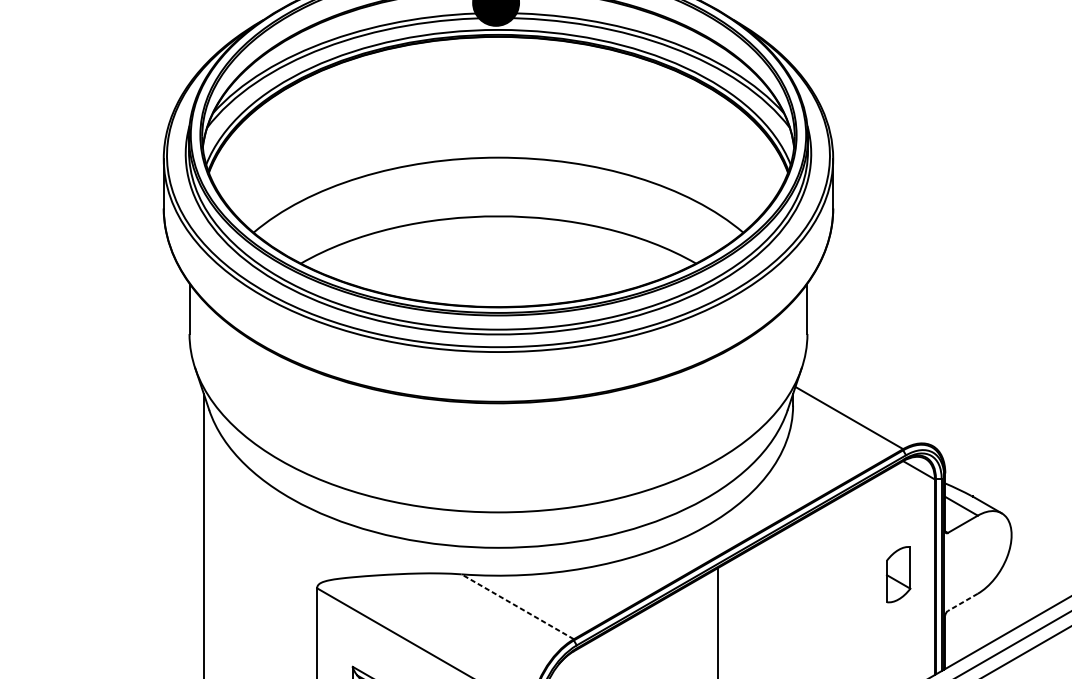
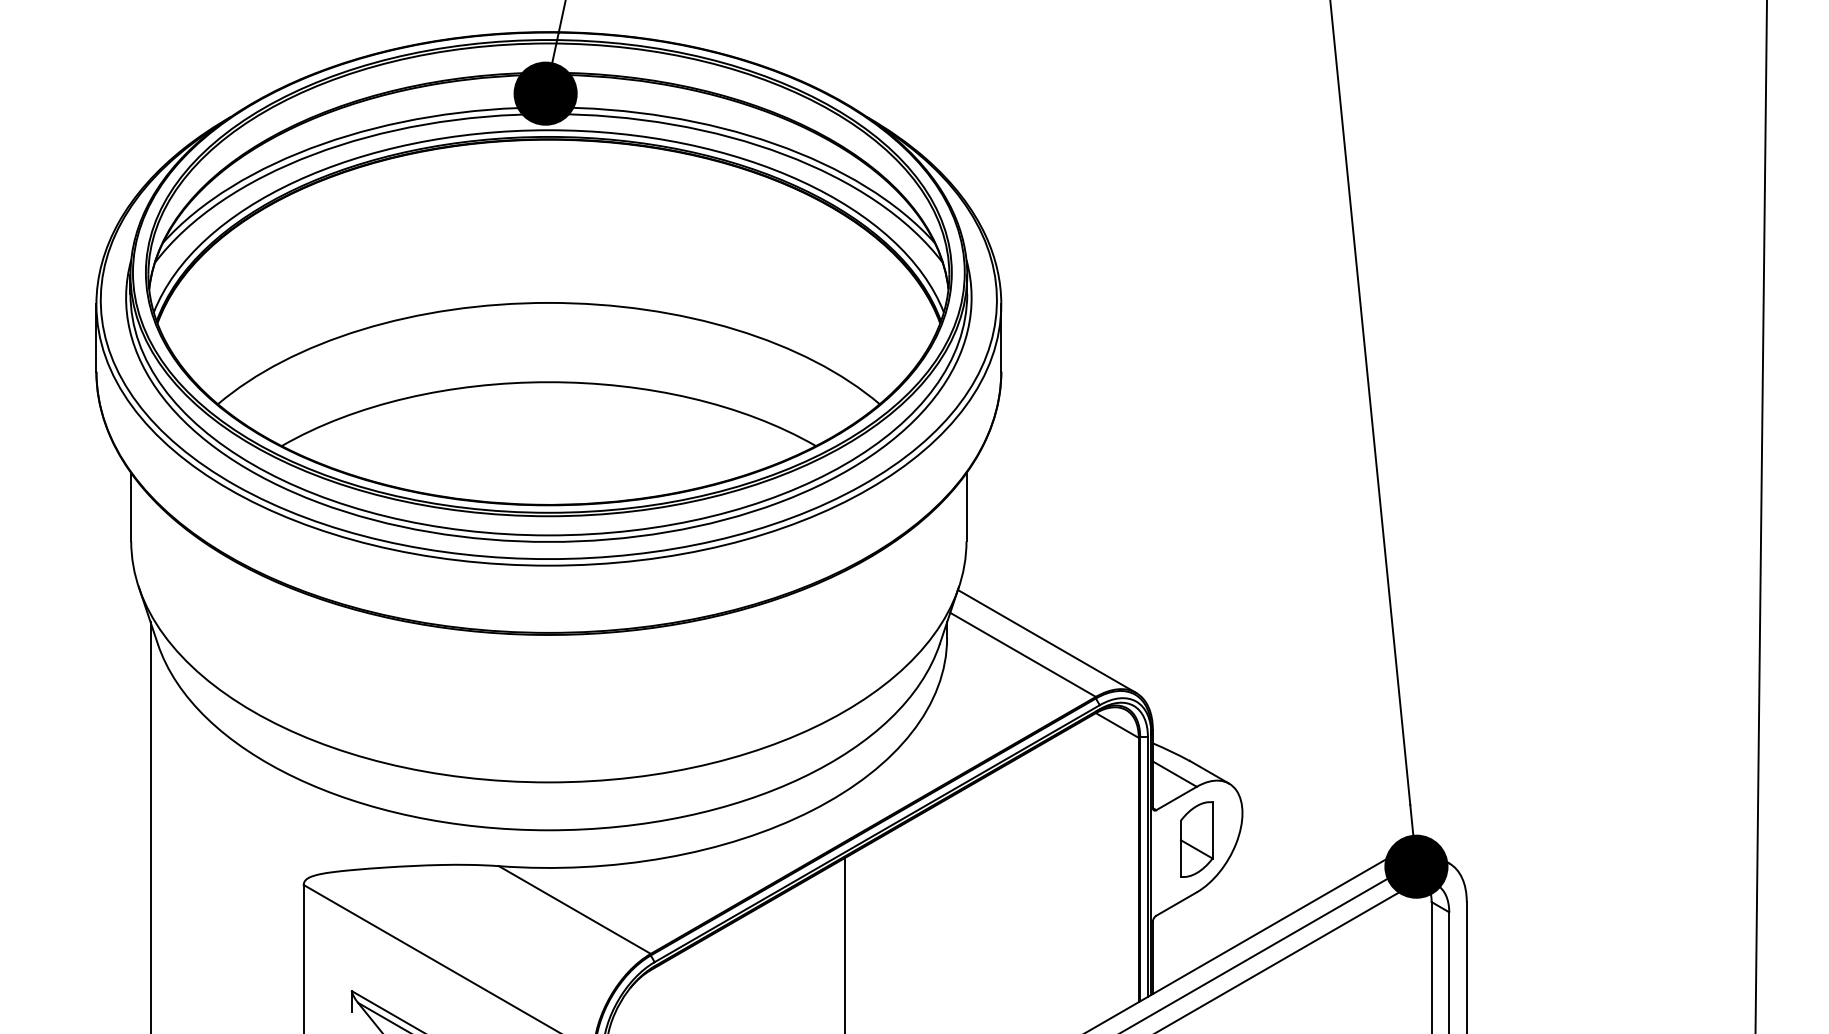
line: (866, 408) -> (1046, 641), added
part: (898, 574) -> (1196, 839), moved
line: (962, 602) -> (1176, 904), dashed -> solid
line: (517, 607) -> (574, 910), dashed -> solid

